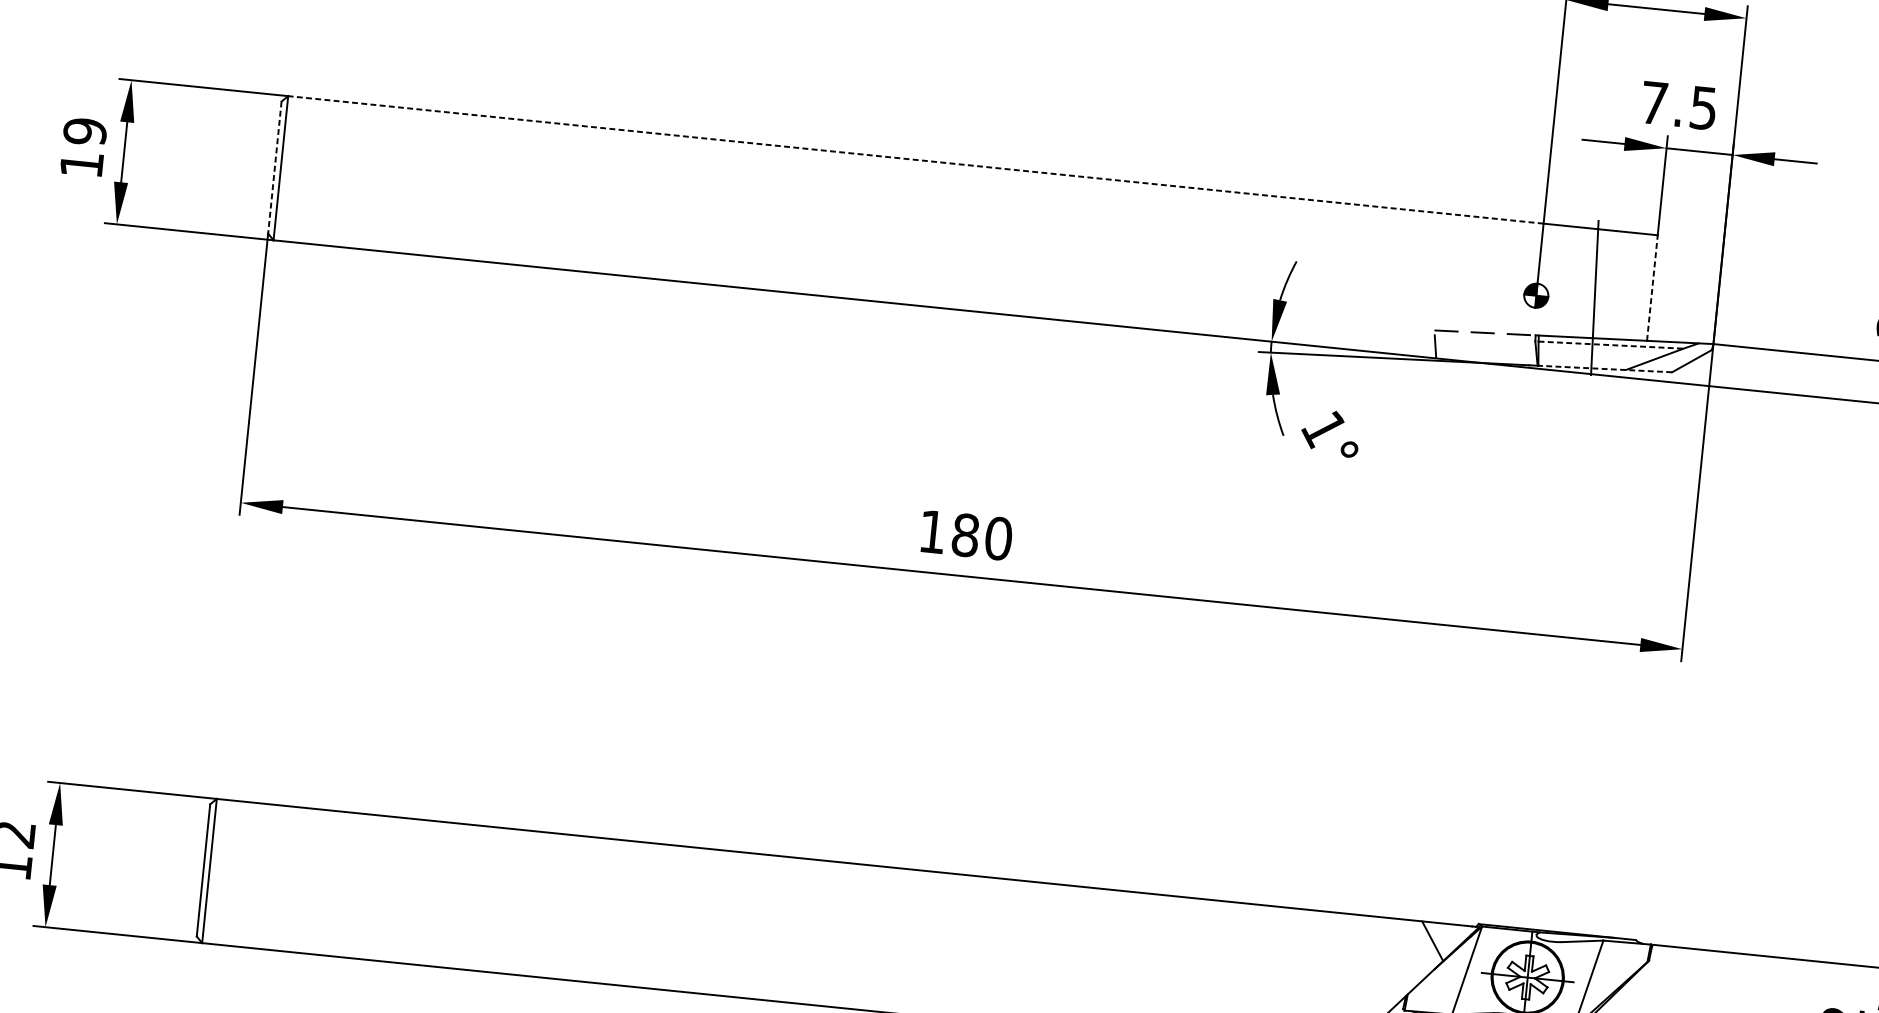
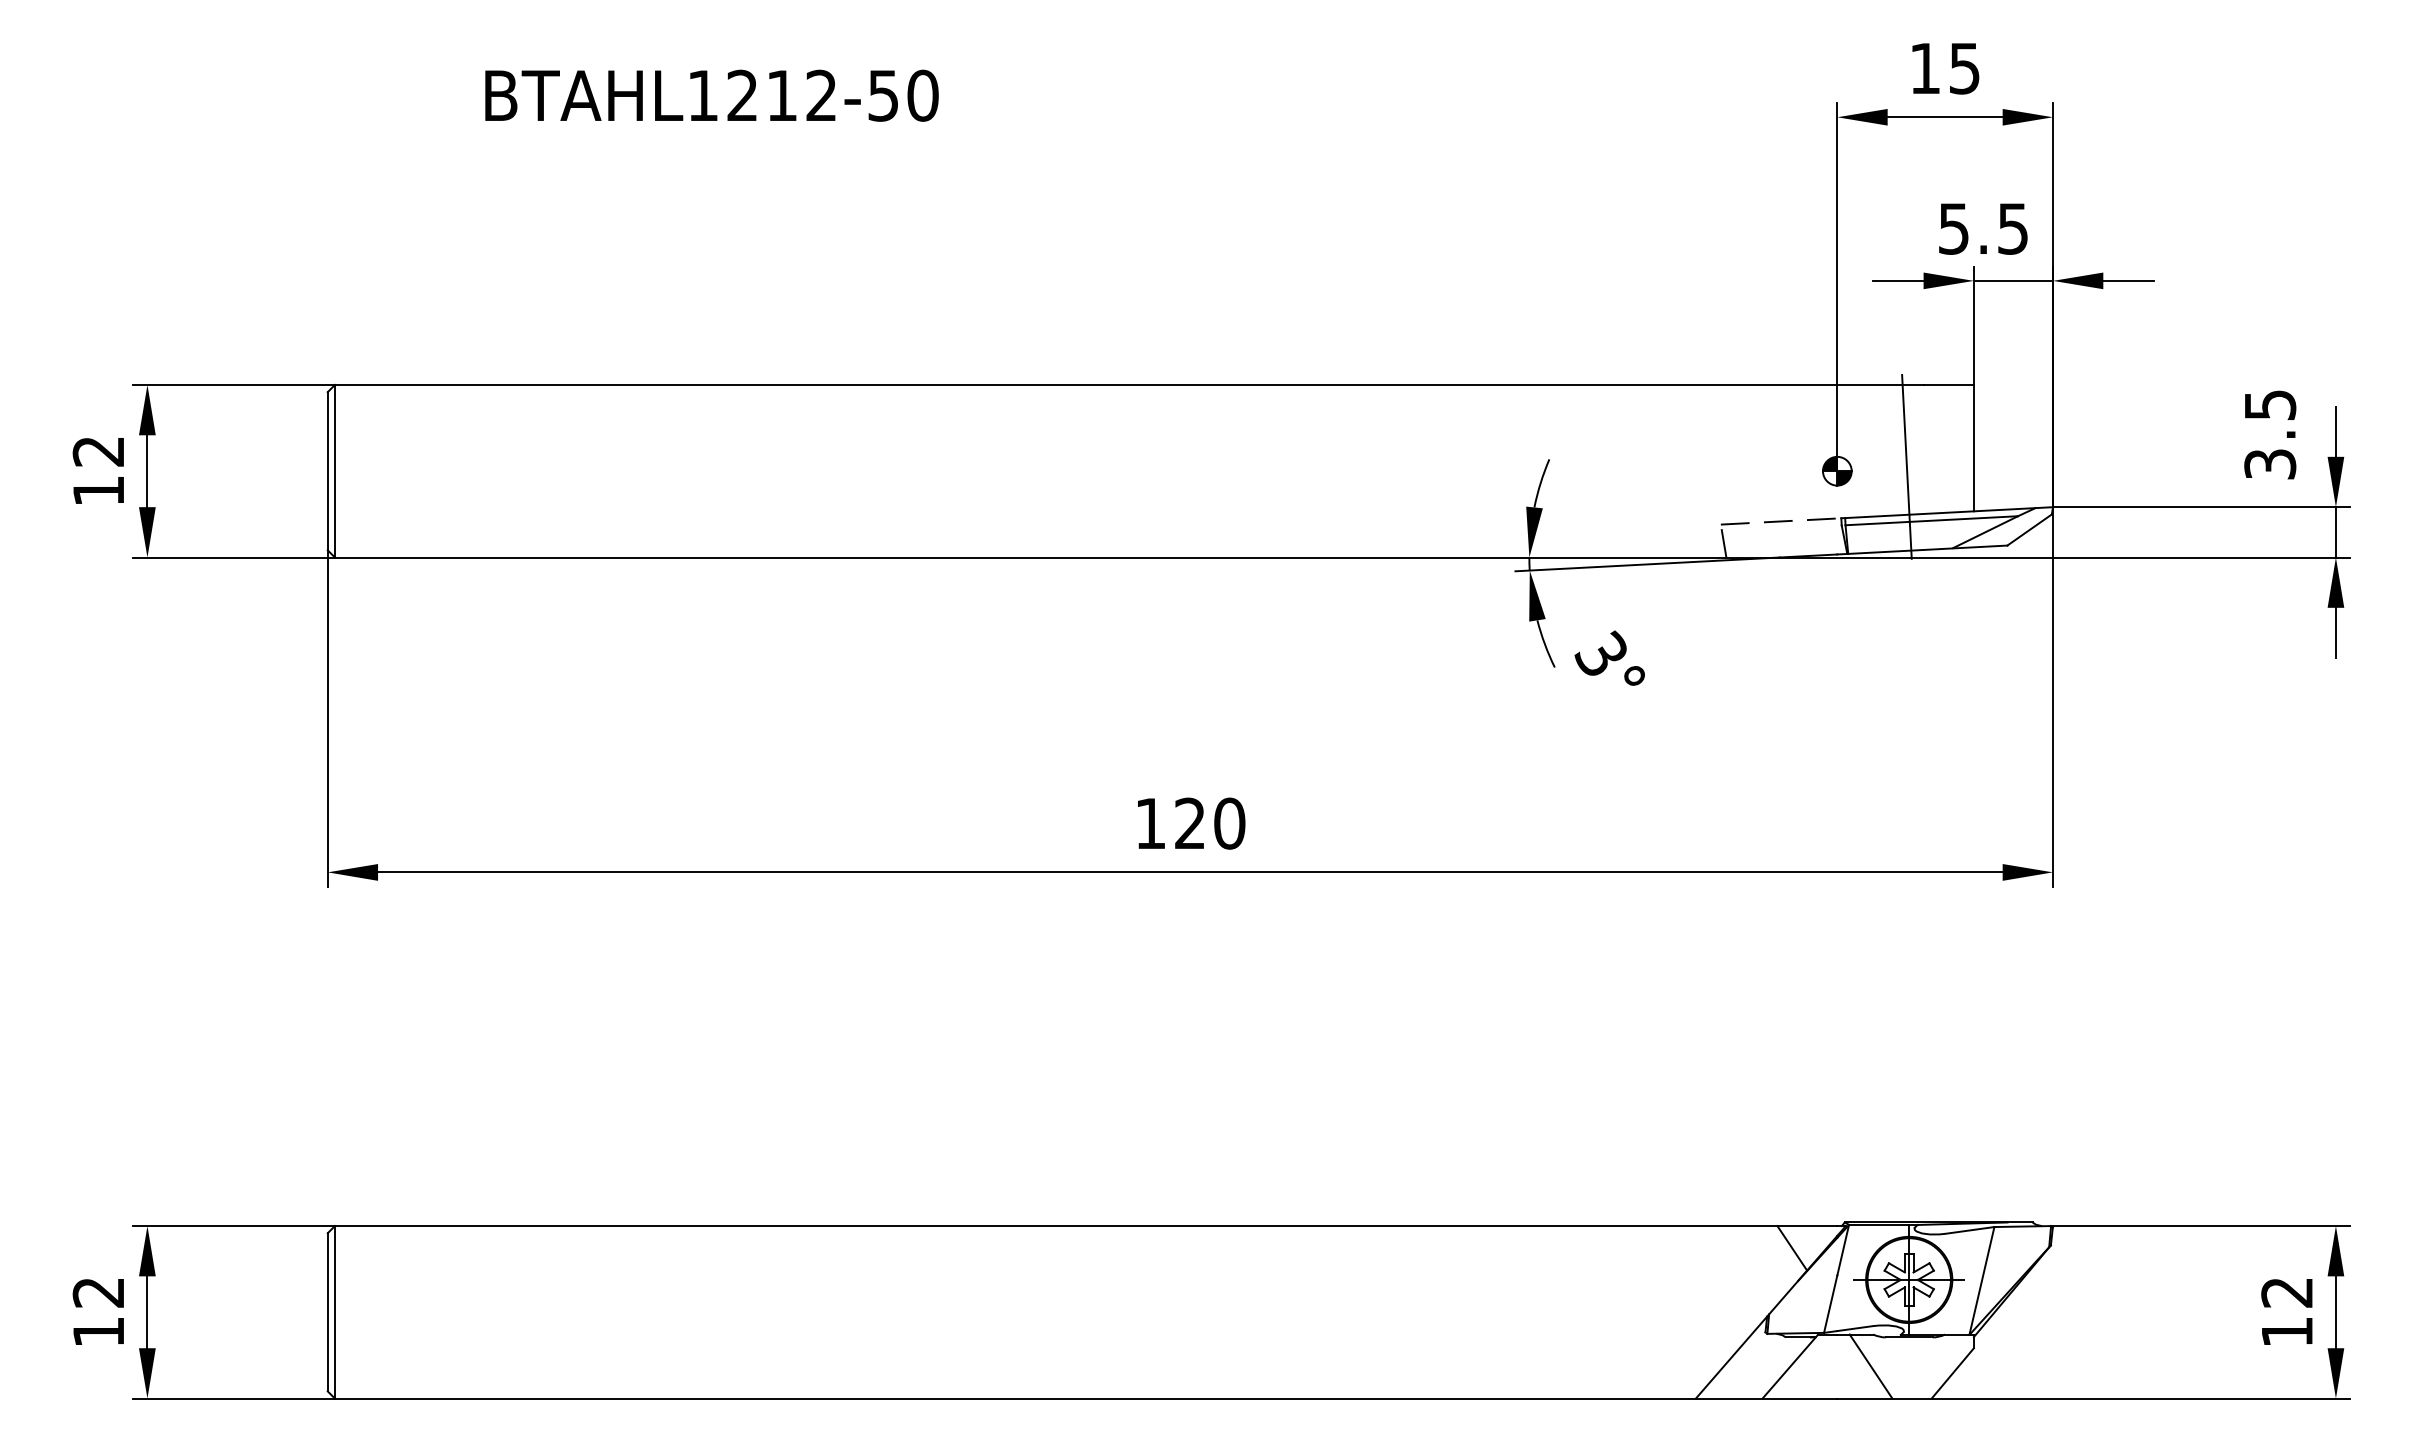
text: (1653, 102) -> (1953, 228), 7.5 -> 5.5
text: (84, 131) -> (98, 451), 19 -> 12
line: (915, 159) -> (1085, 384), dashed -> solid
line: (274, 167) -> (327, 471), dashed -> solid
line: (1652, 287) -> (1973, 447), dashed -> solid
line: (1611, 344) -> (1932, 520), dashed -> solid
line: (1604, 368) -> (1926, 549), dashed -> solid
text: (1322, 429) -> (1600, 655), 1° -> 3°
text: (965, 535) -> (1189, 823), 180 -> 120

